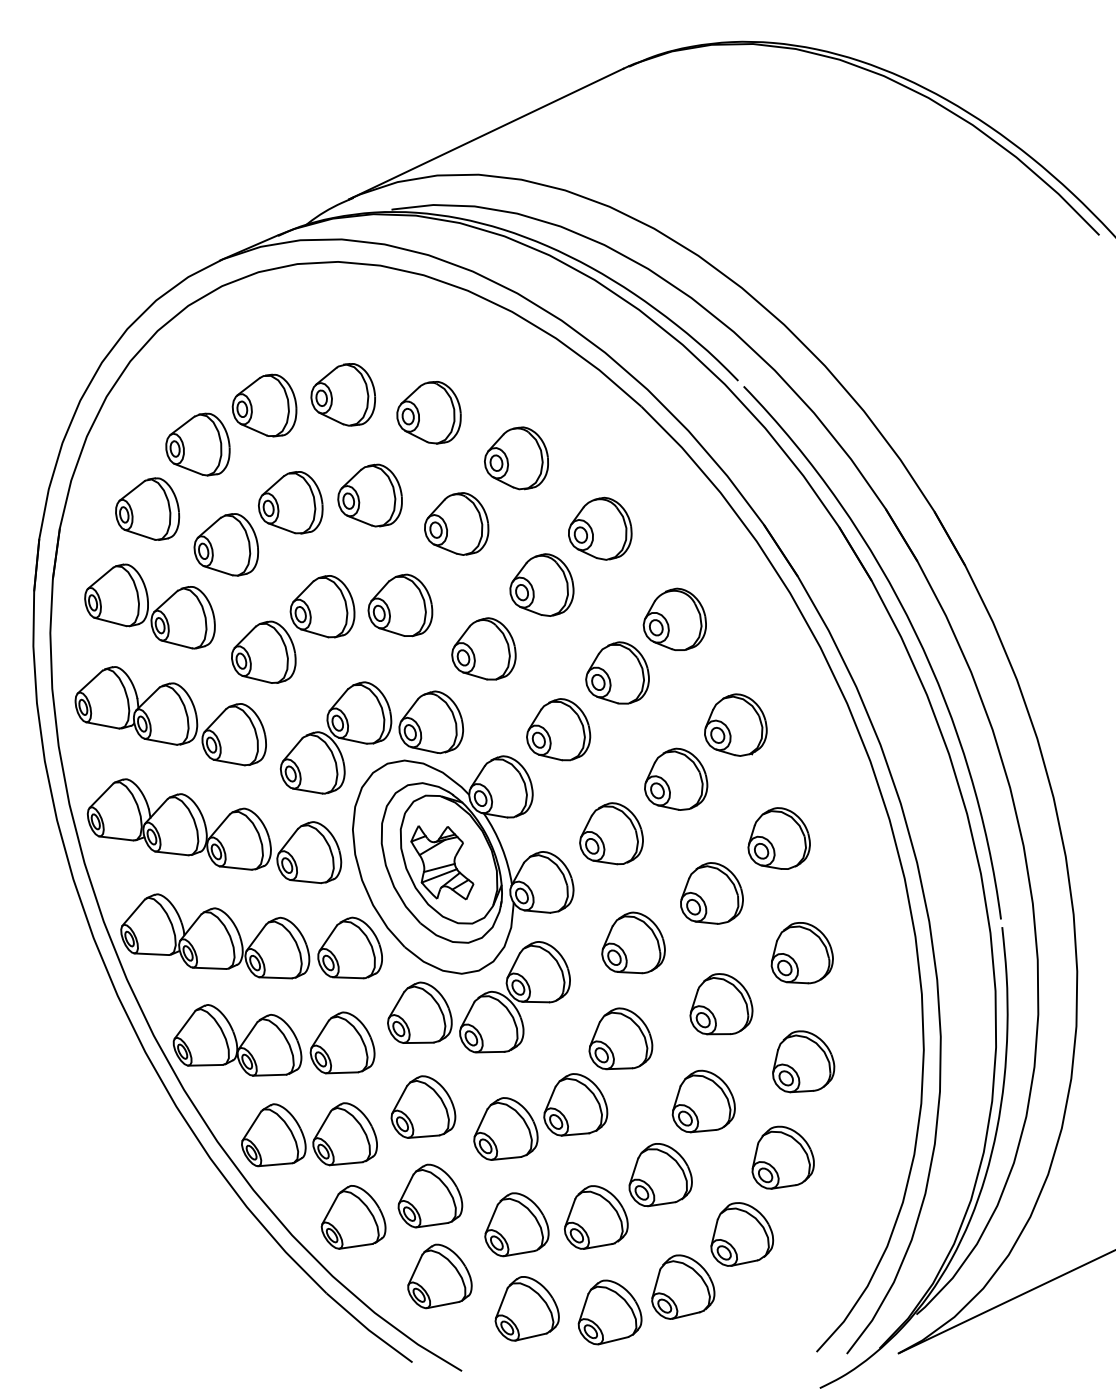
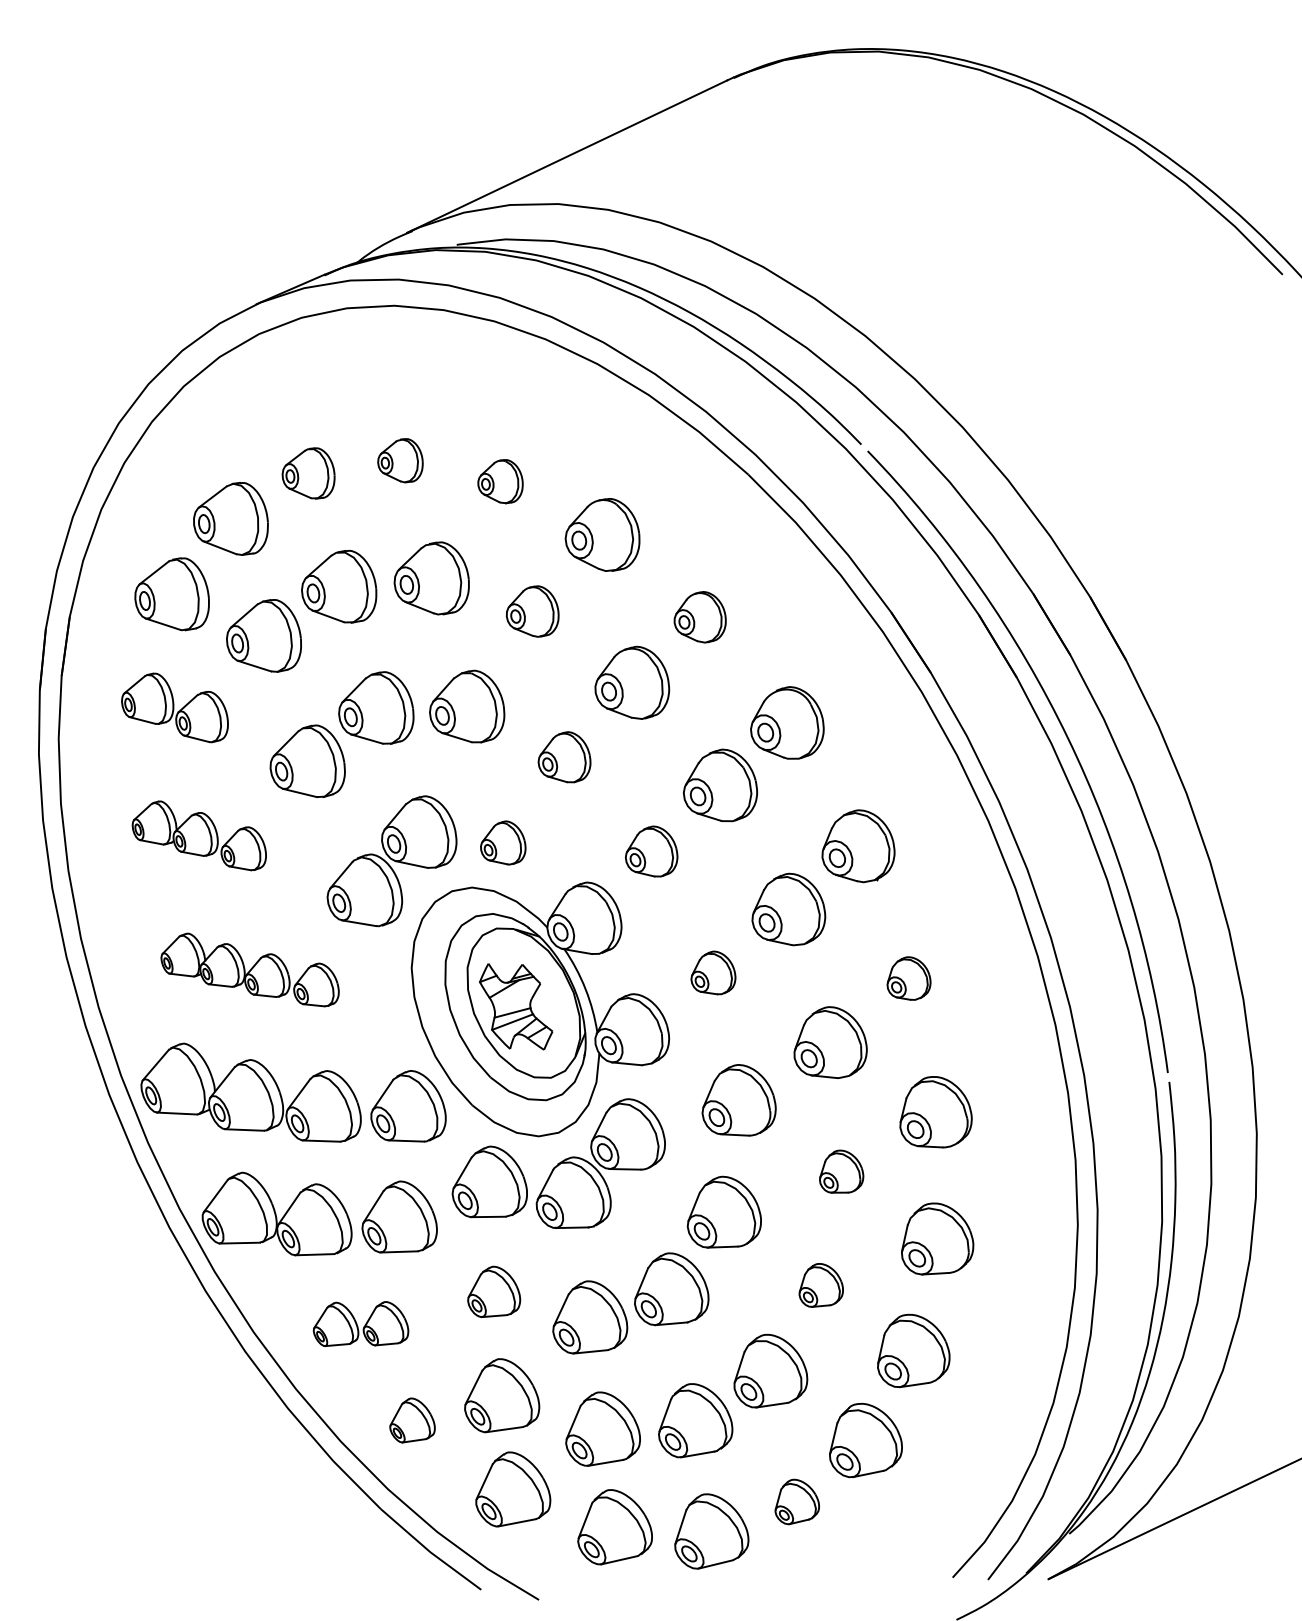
part: (343, 394) -> (400, 460), size x0.6
part: (264, 405) -> (308, 473), size x0.7
part: (429, 412) -> (500, 481), size x0.6
part: (456, 523) -> (532, 611), size x0.7
part: (599, 529) -> (699, 617), size x0.7
part: (149, 606) -> (174, 707), size x0.7
part: (483, 648) -> (564, 756), size x0.7
part: (171, 715) -> (199, 835), size x0.6
part: (431, 721) -> (503, 842), size x0.6
part: (558, 729) -> (651, 851), size x0.7
part: (213, 830) -> (249, 969), size x0.6
part: (611, 833) -> (713, 972), size x0.6
part: (778, 838) -> (908, 978), size x0.6
part: (721, 1003) -> (841, 1171), size x0.6
part: (704, 1101) -> (821, 1285), size x0.6
part: (423, 1106) -> (494, 1291), size x0.7
part: (309, 1134) -> (360, 1323), size x0.6
part: (353, 1217) -> (412, 1420), size x0.6
part: (683, 1286) -> (797, 1501), size x0.6

